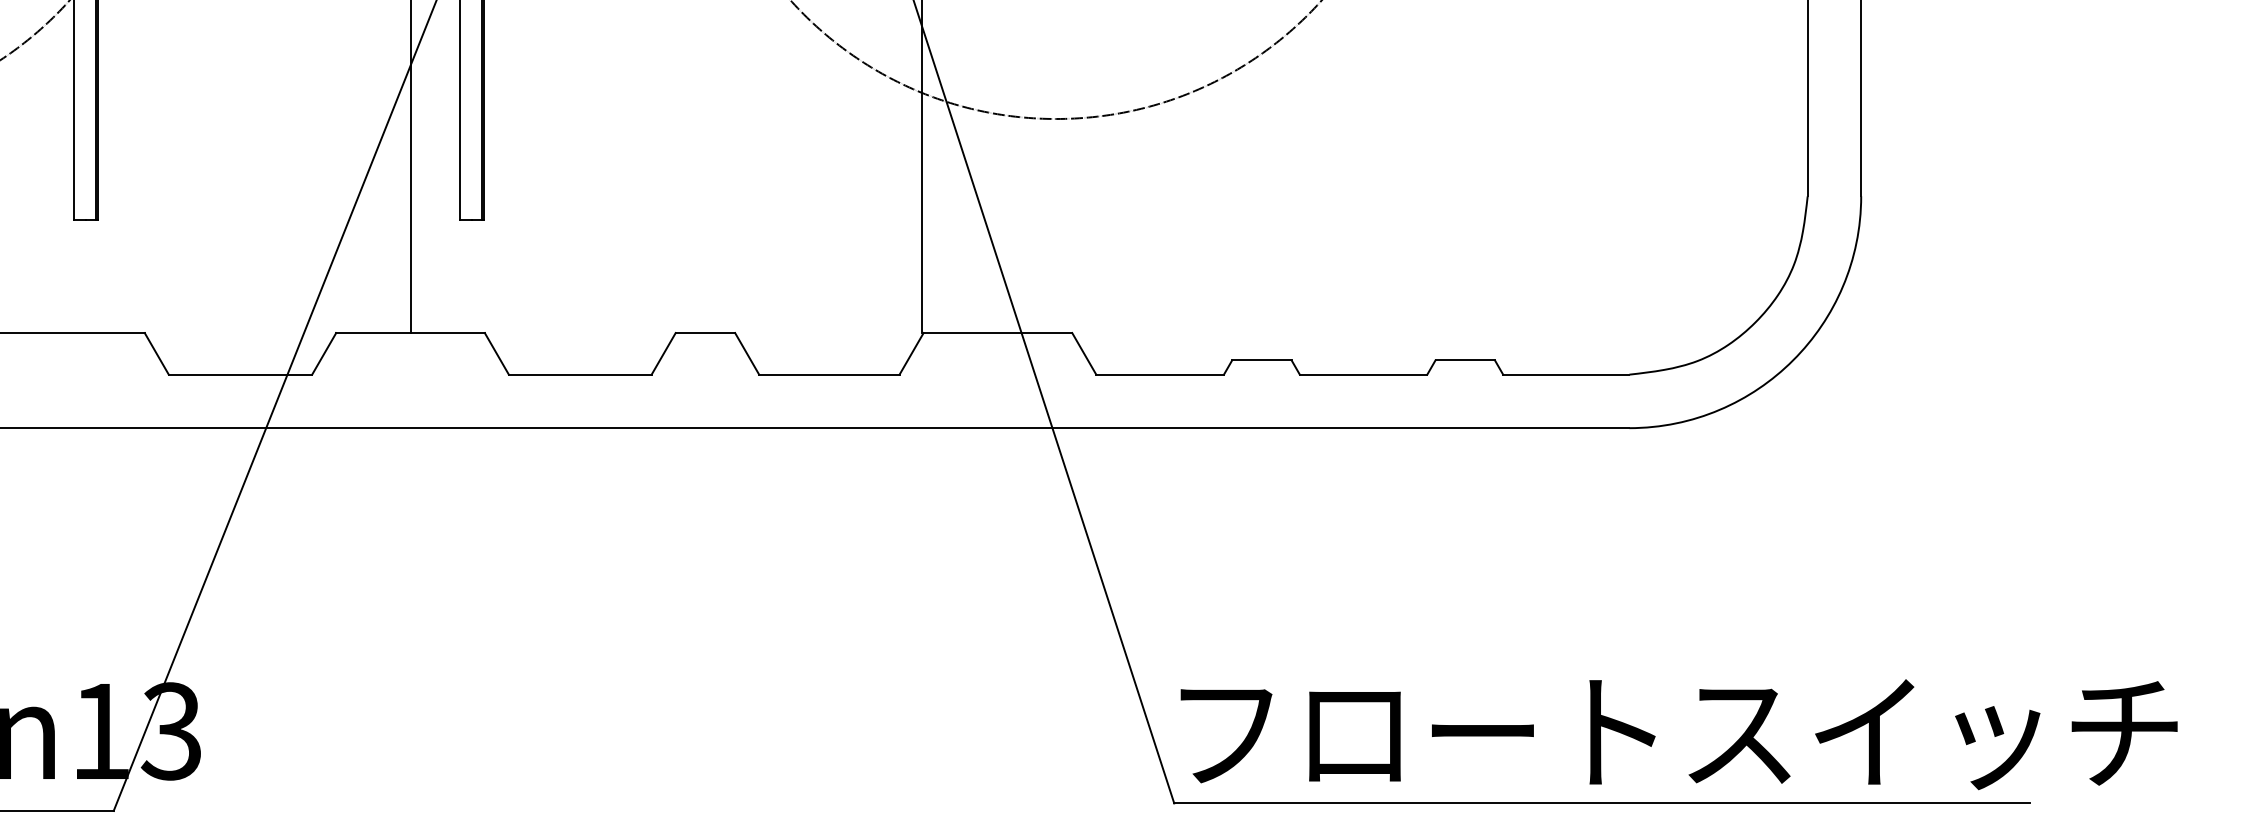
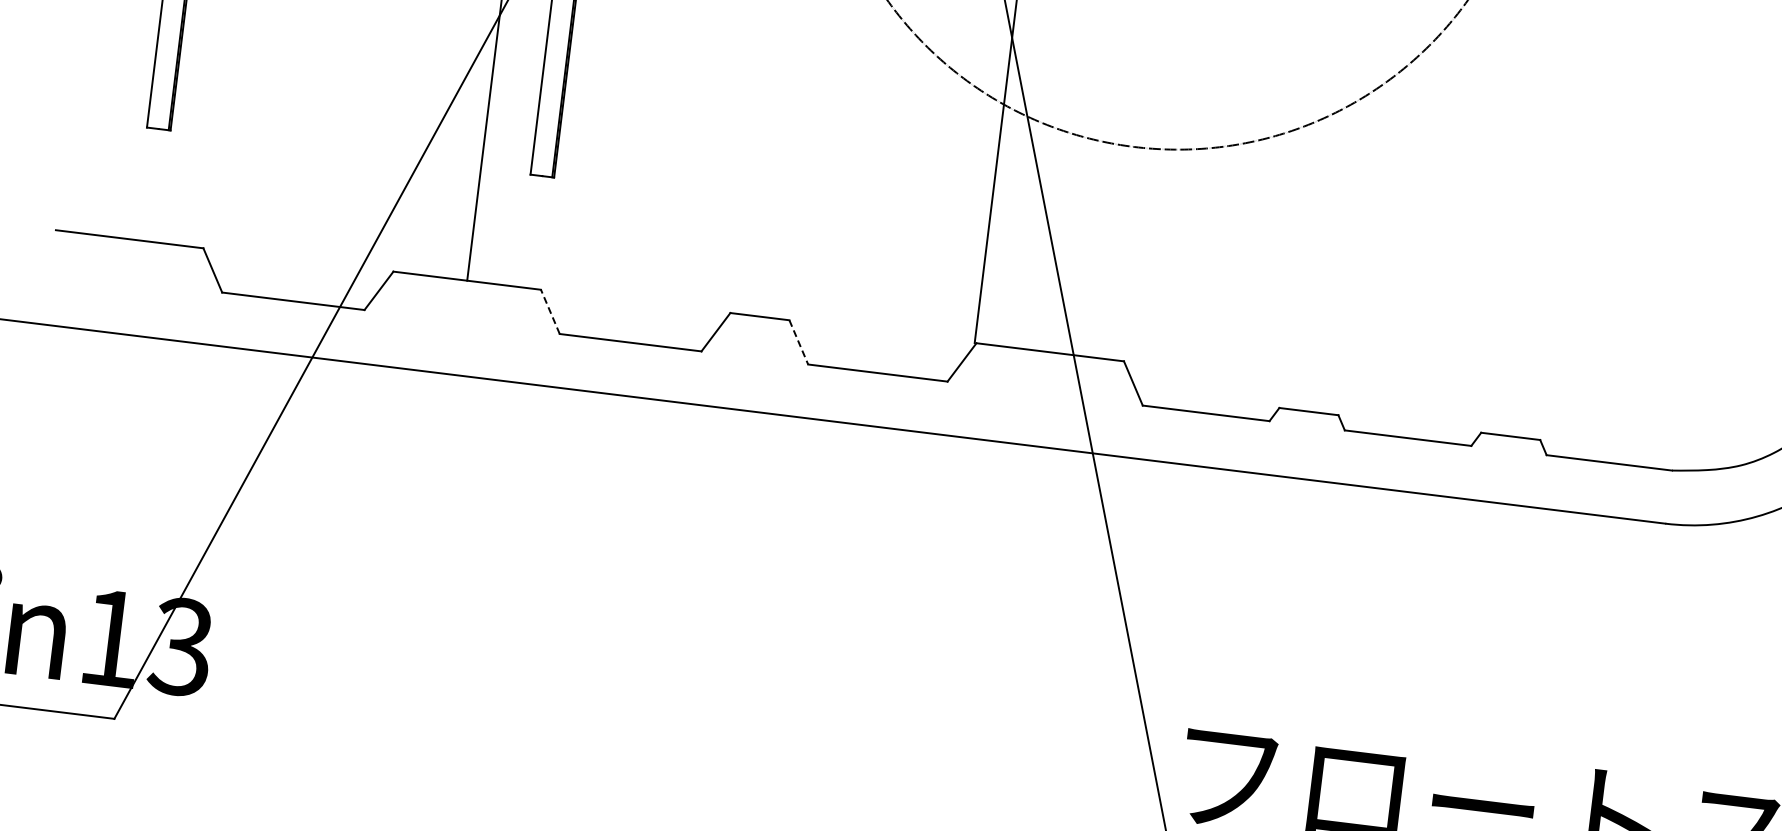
line: (496, 353) -> (550, 311), solid -> dashed
line: (747, 354) -> (799, 343), solid -> dashed

